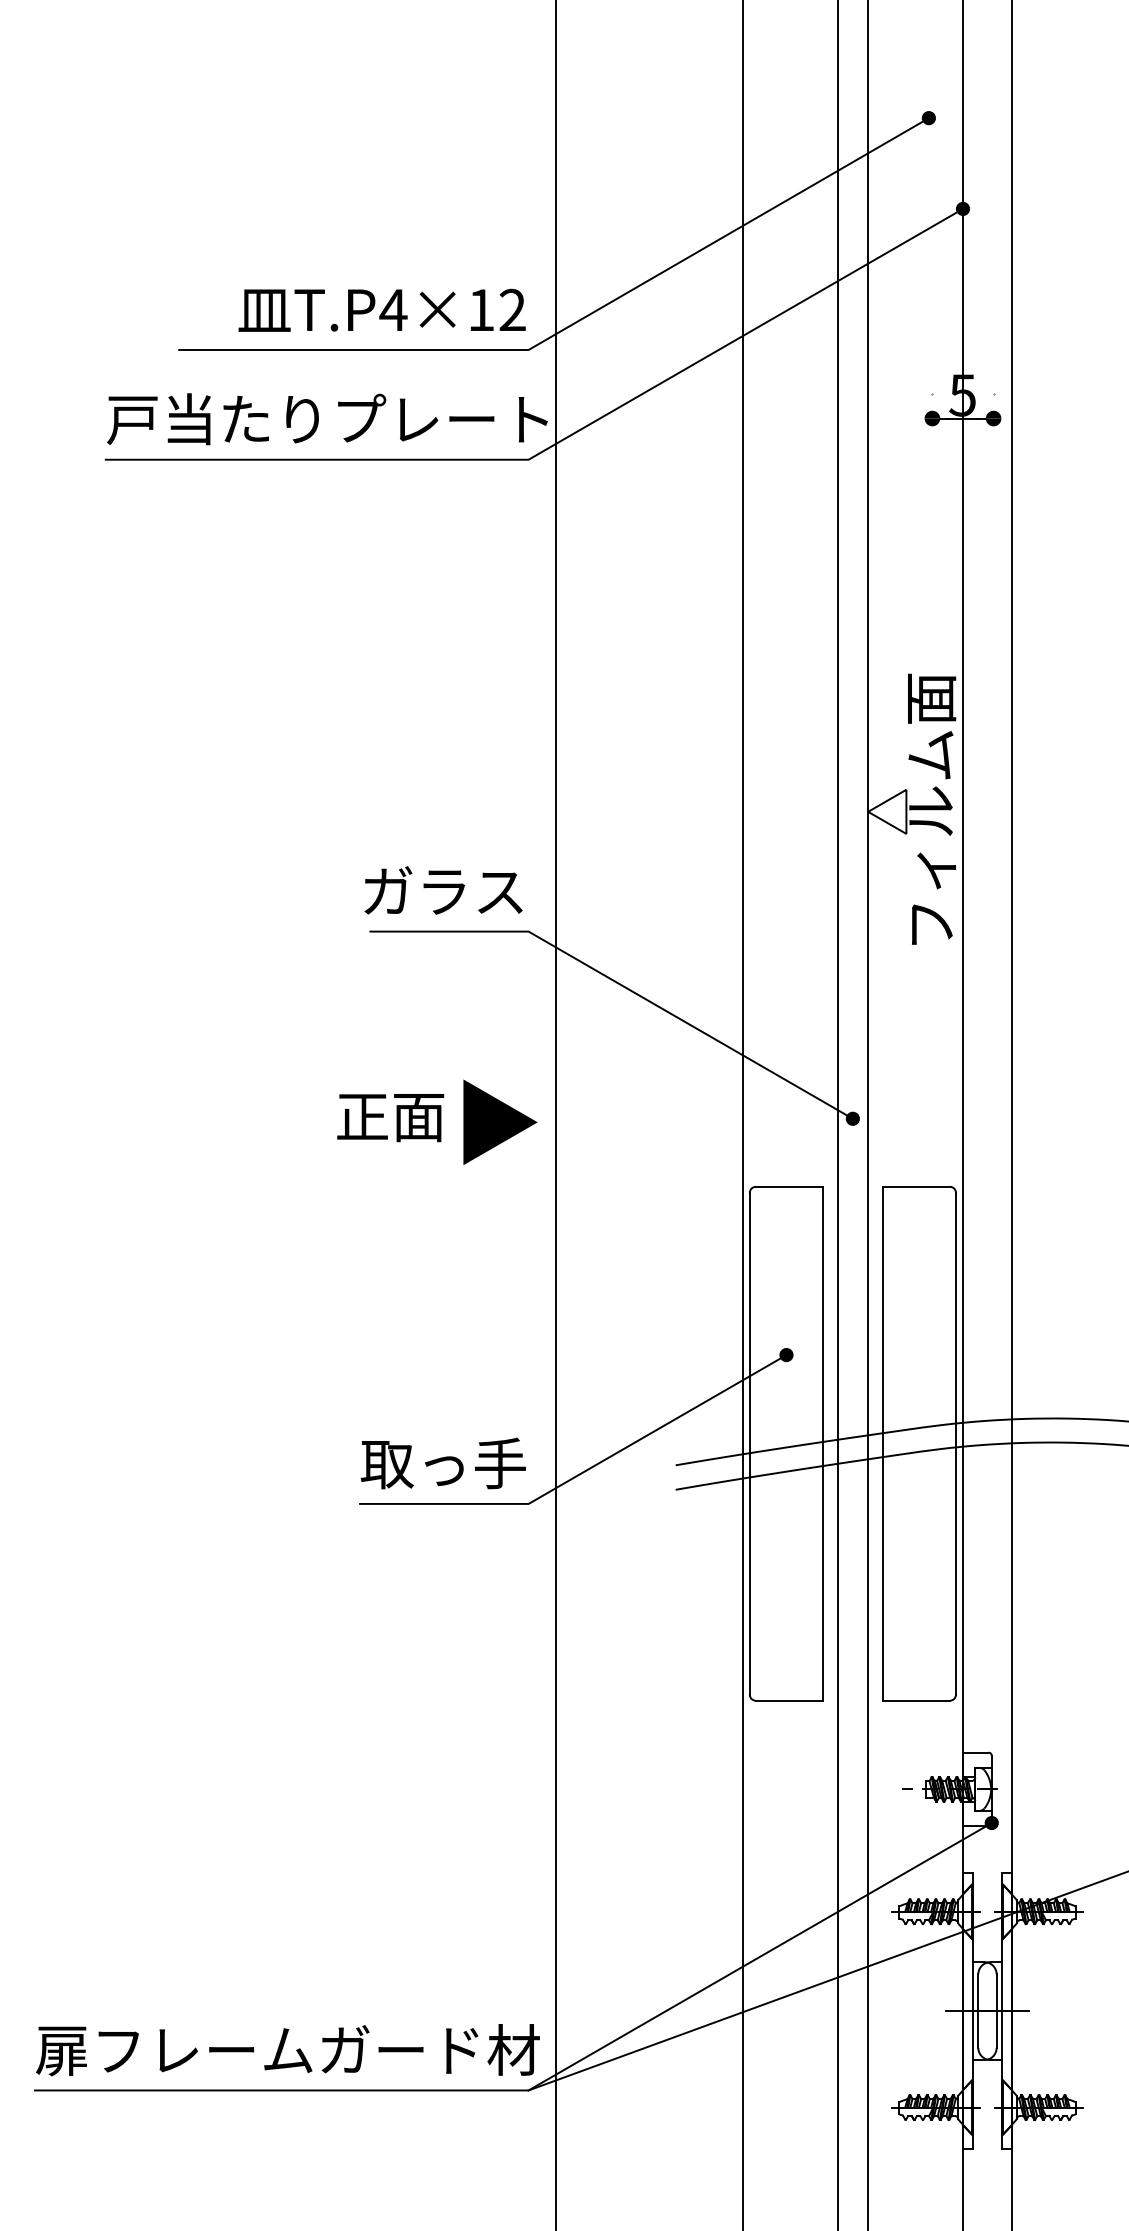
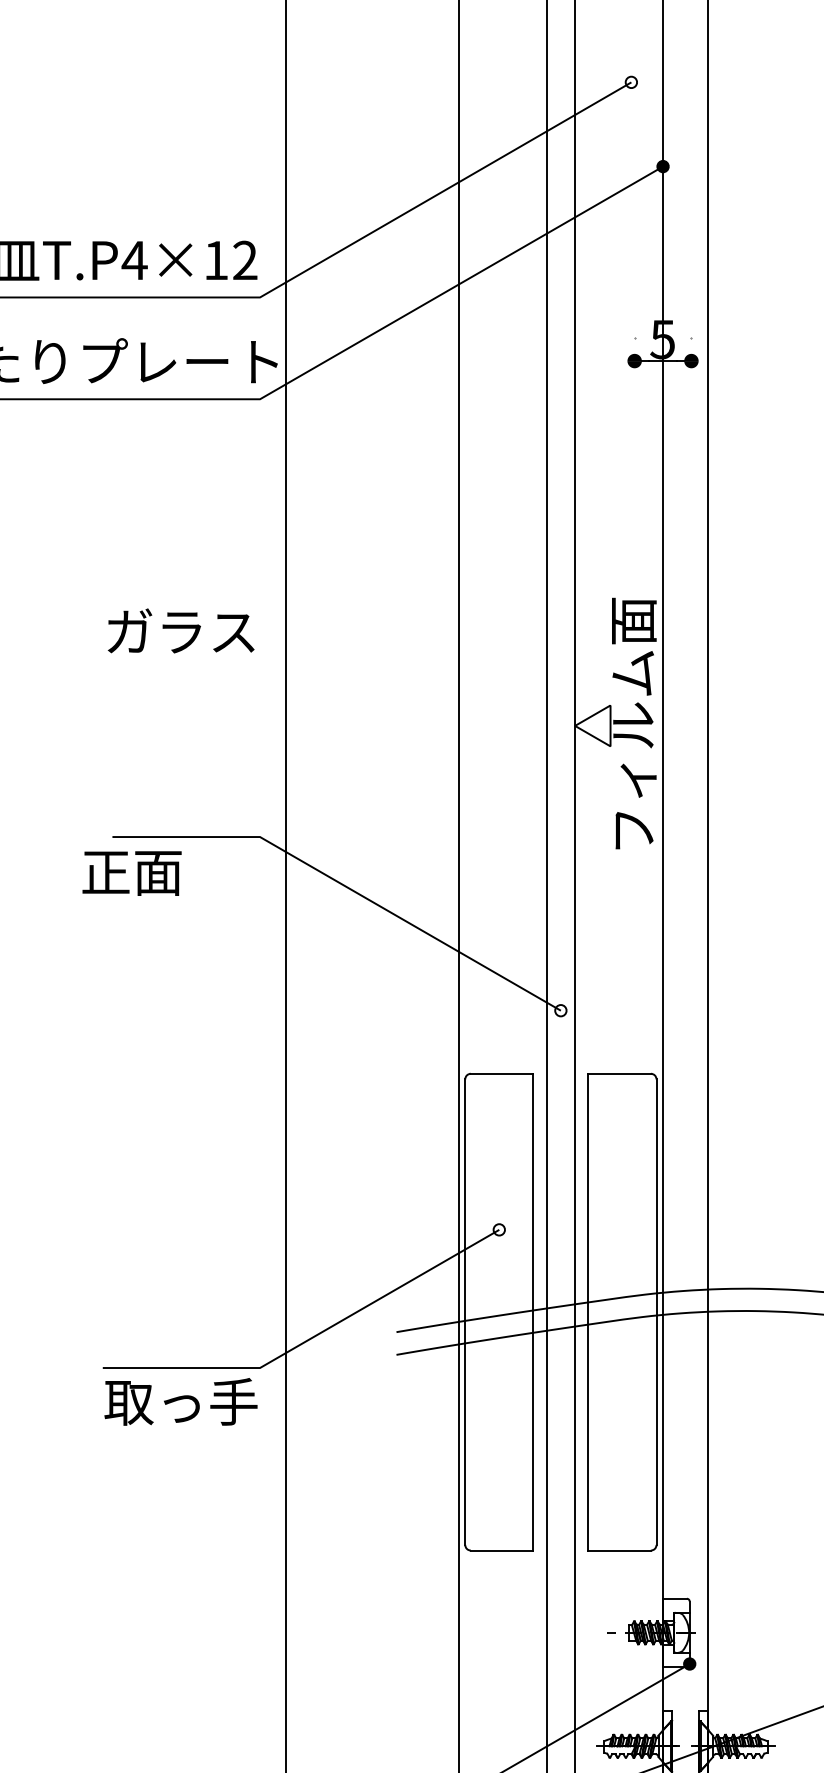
fill: (928, 118) -> (631, 82), removed
text: (443, 890) -> (181, 630), moved
text: (390, 1118) -> (131, 874), moved
fill: (852, 1118) -> (560, 1010), removed
part: (500, 1121) -> (233, 1013), removed
fill: (786, 1354) -> (499, 1229), removed
text: (442, 1463) -> (180, 1401), moved

